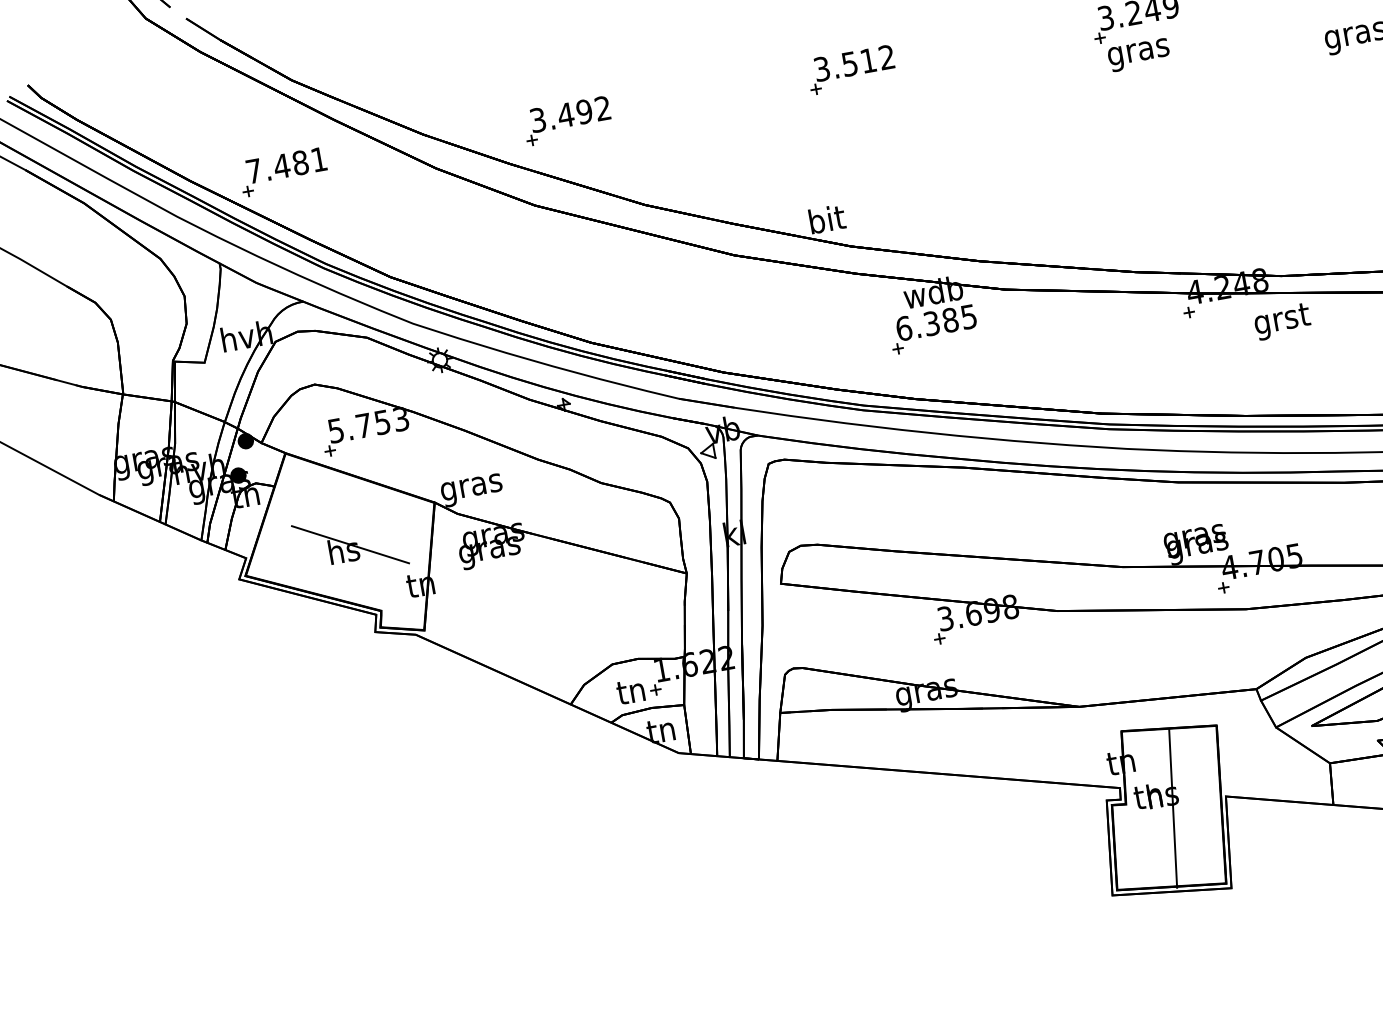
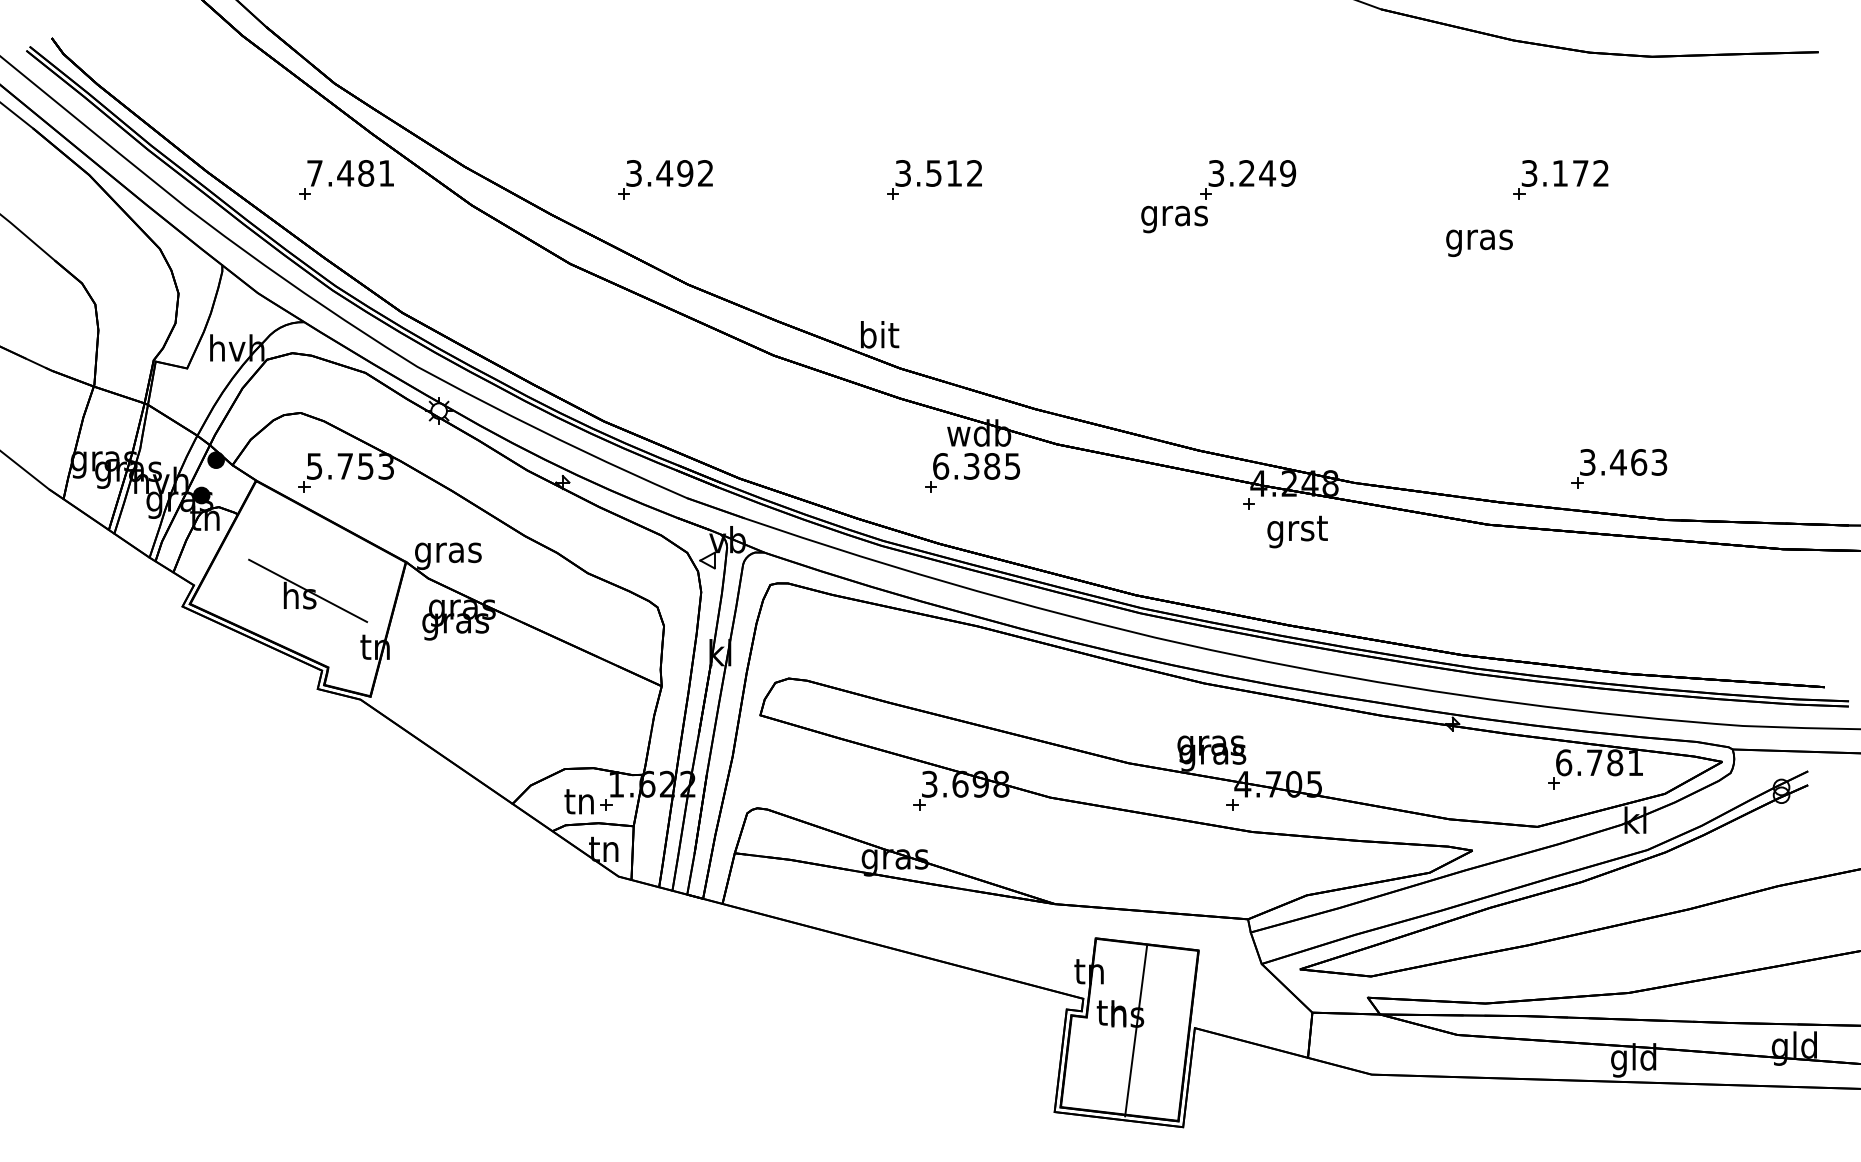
text: (1139, 55) -> (1174, 219), moved
part: (567, 120) -> (665, 179), moved
part: (283, 171) -> (346, 179), moved
text: (1282, 321) -> (1297, 531), moved

